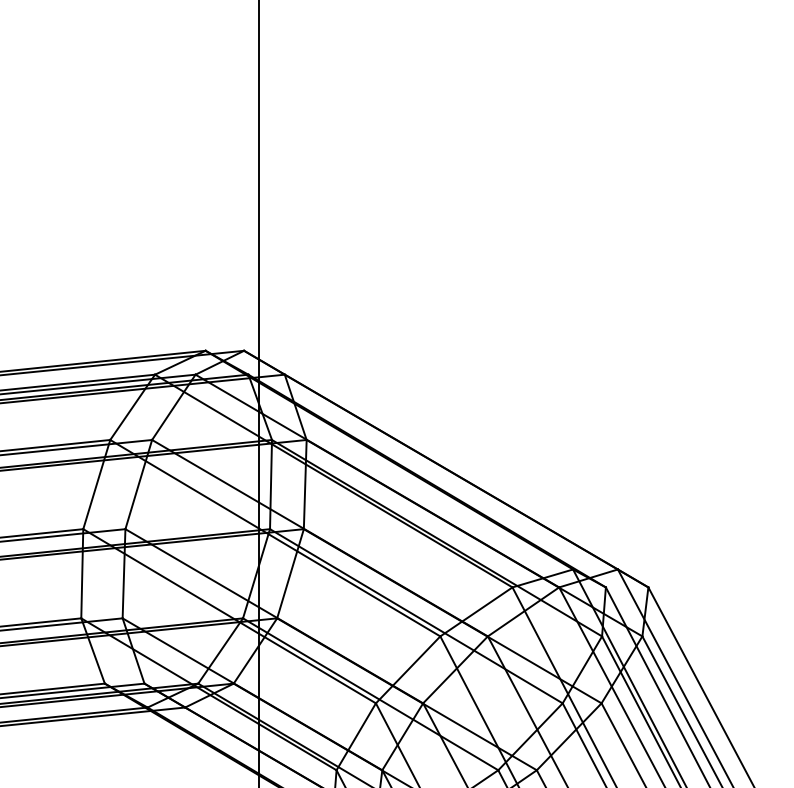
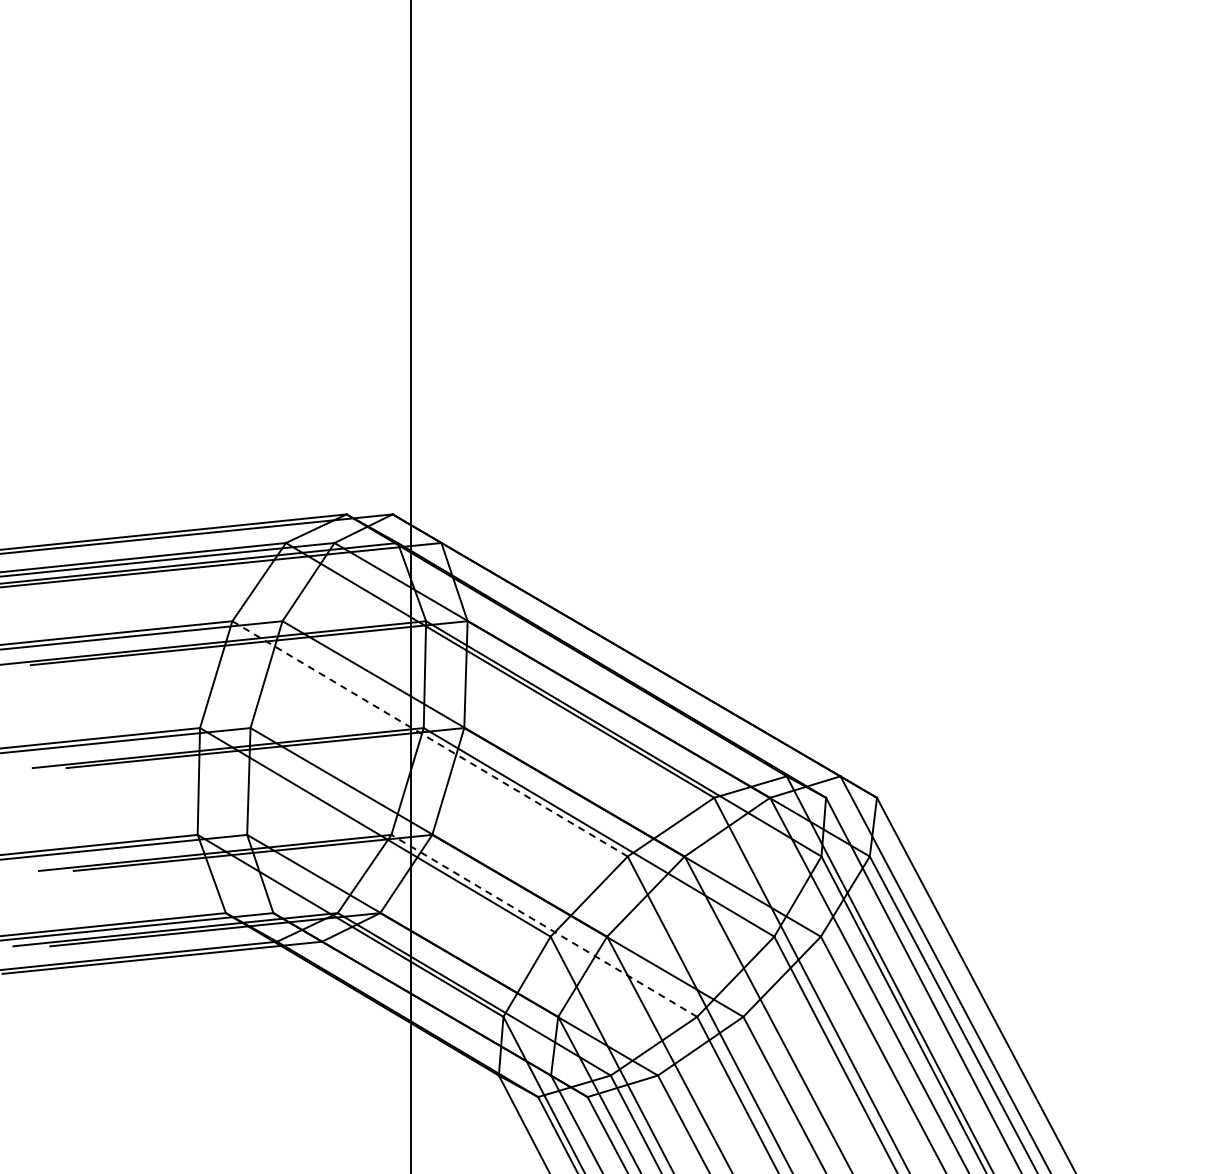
line: (274, 537) -> (429, 738), solid -> dashed
line: (370, 693) -> (544, 925), solid -> dashed

